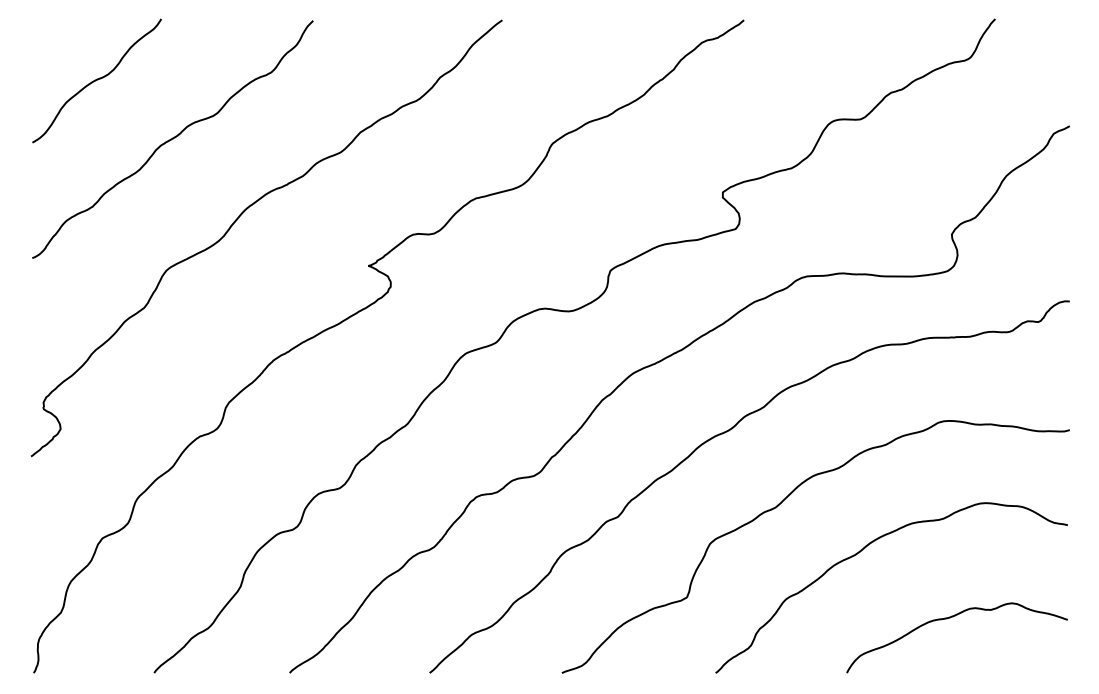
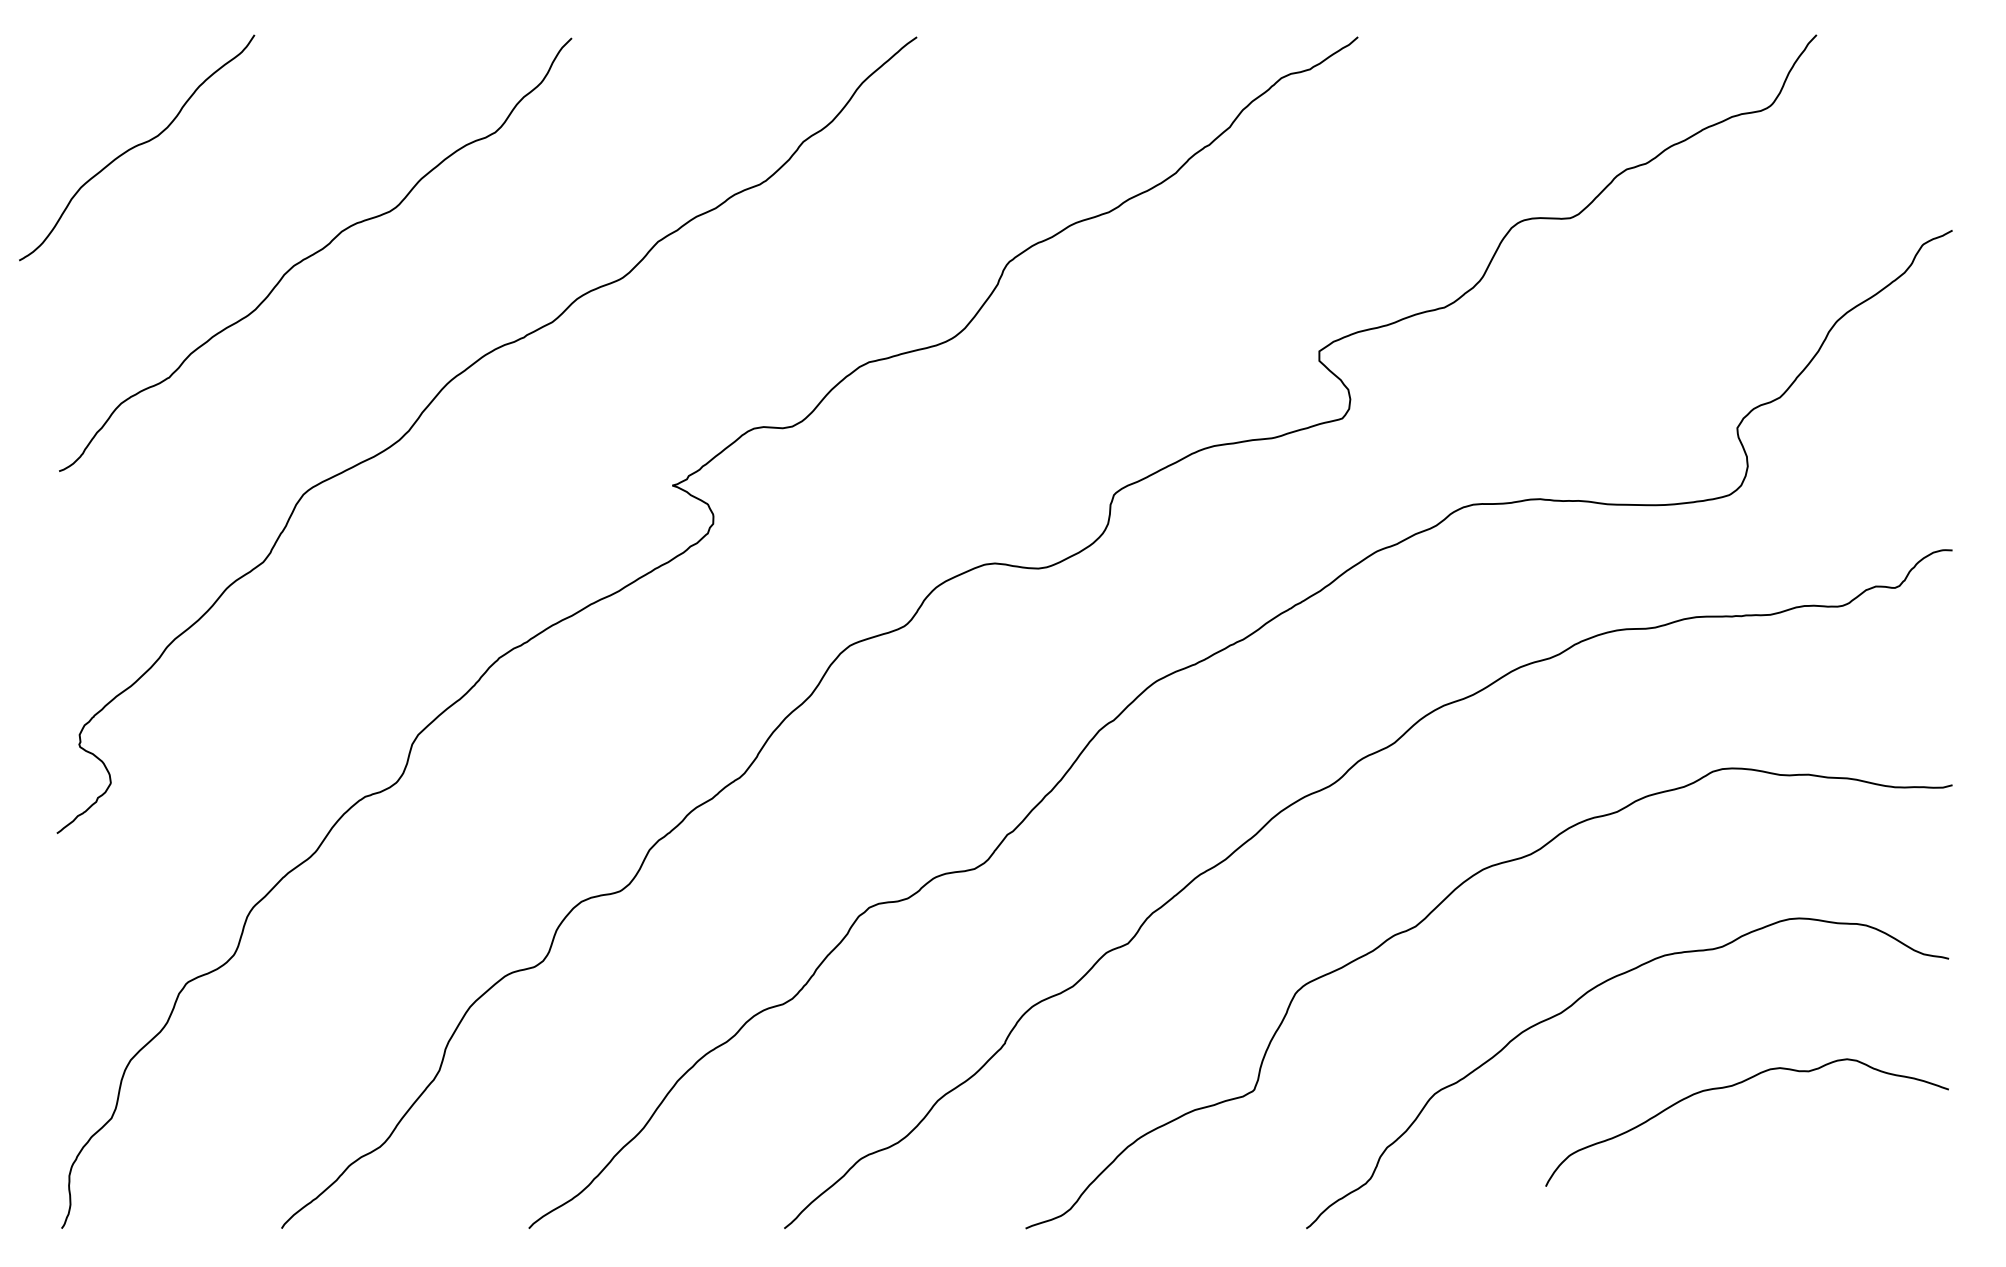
curve: (96, 80) -> (136, 147), moved
curve: (950, 618) -> (1734, 1087), moved

